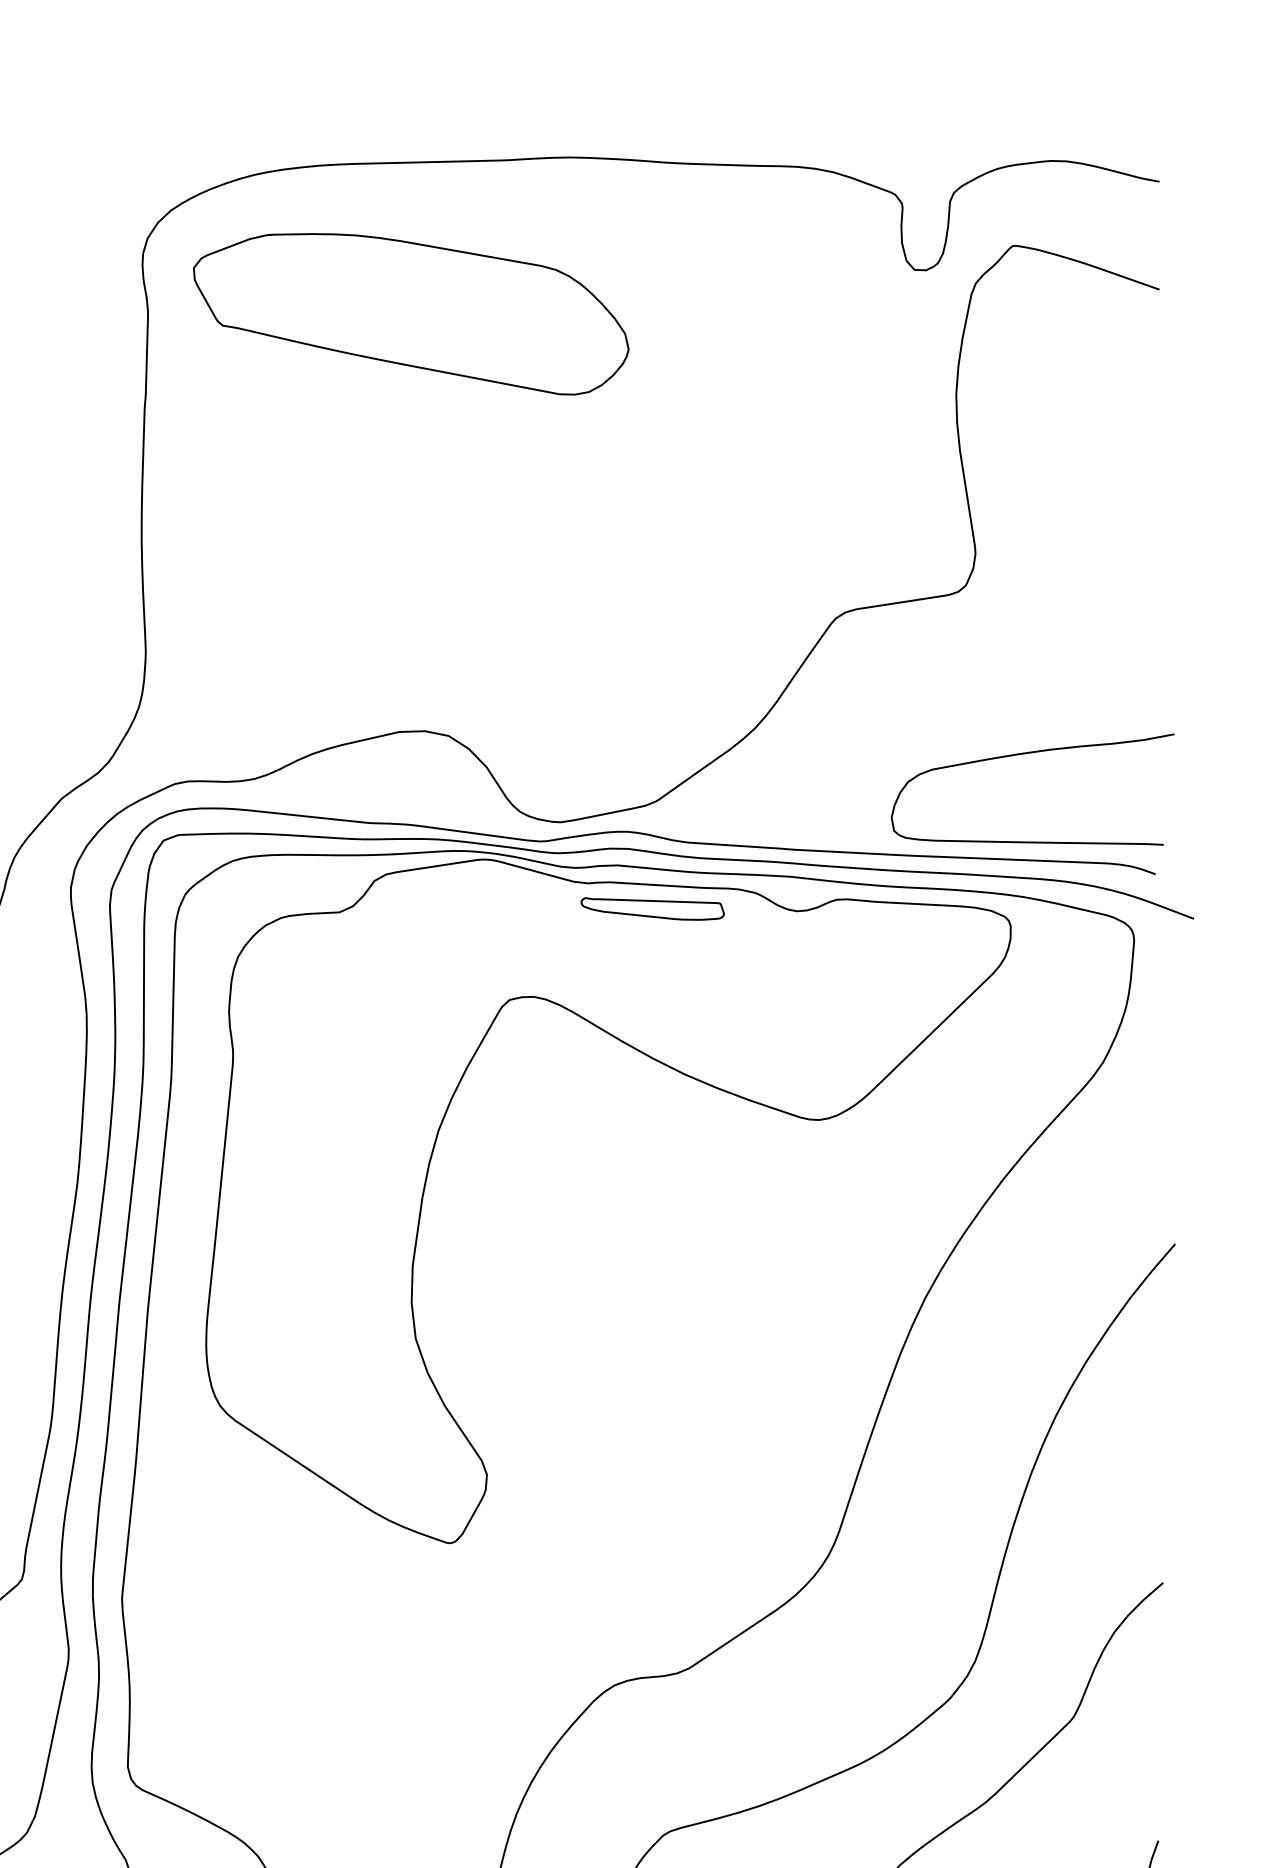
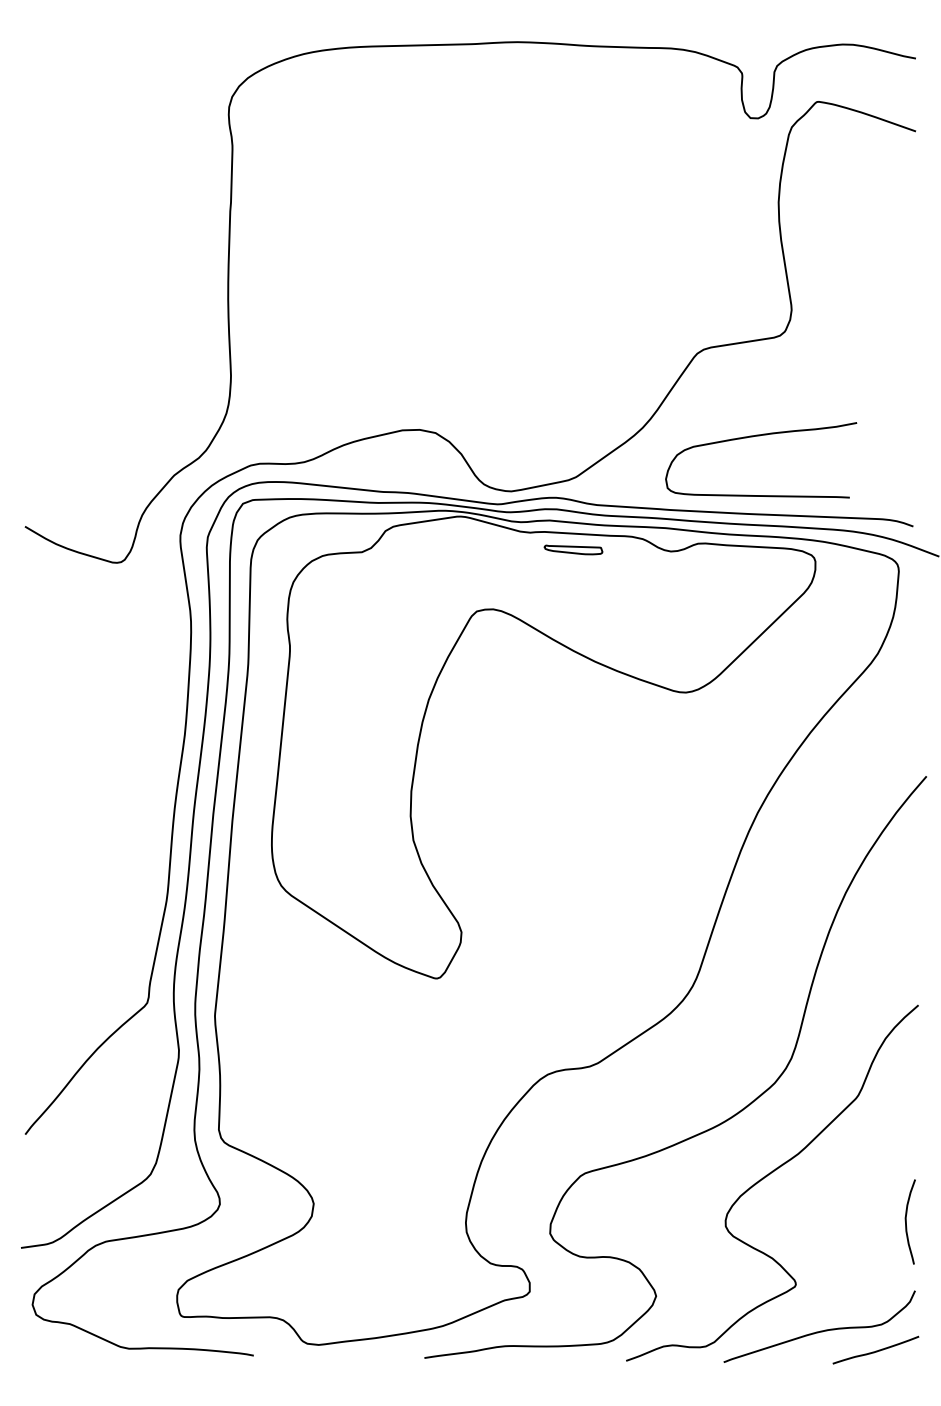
part: (411, 314) -> (410, 148), removed
curve: (1031, 754) -> (760, 436), moved
part: (652, 908) -> (573, 549), size x0.6

